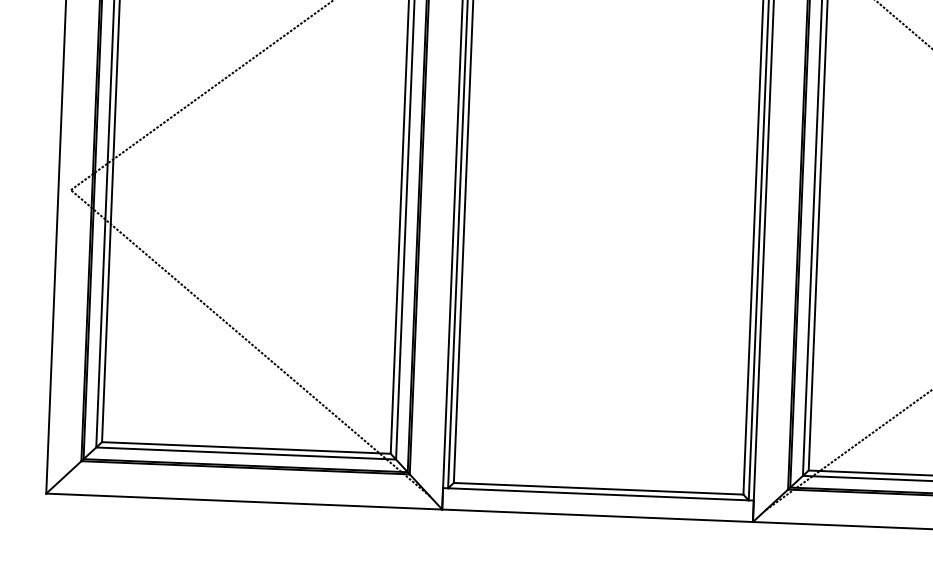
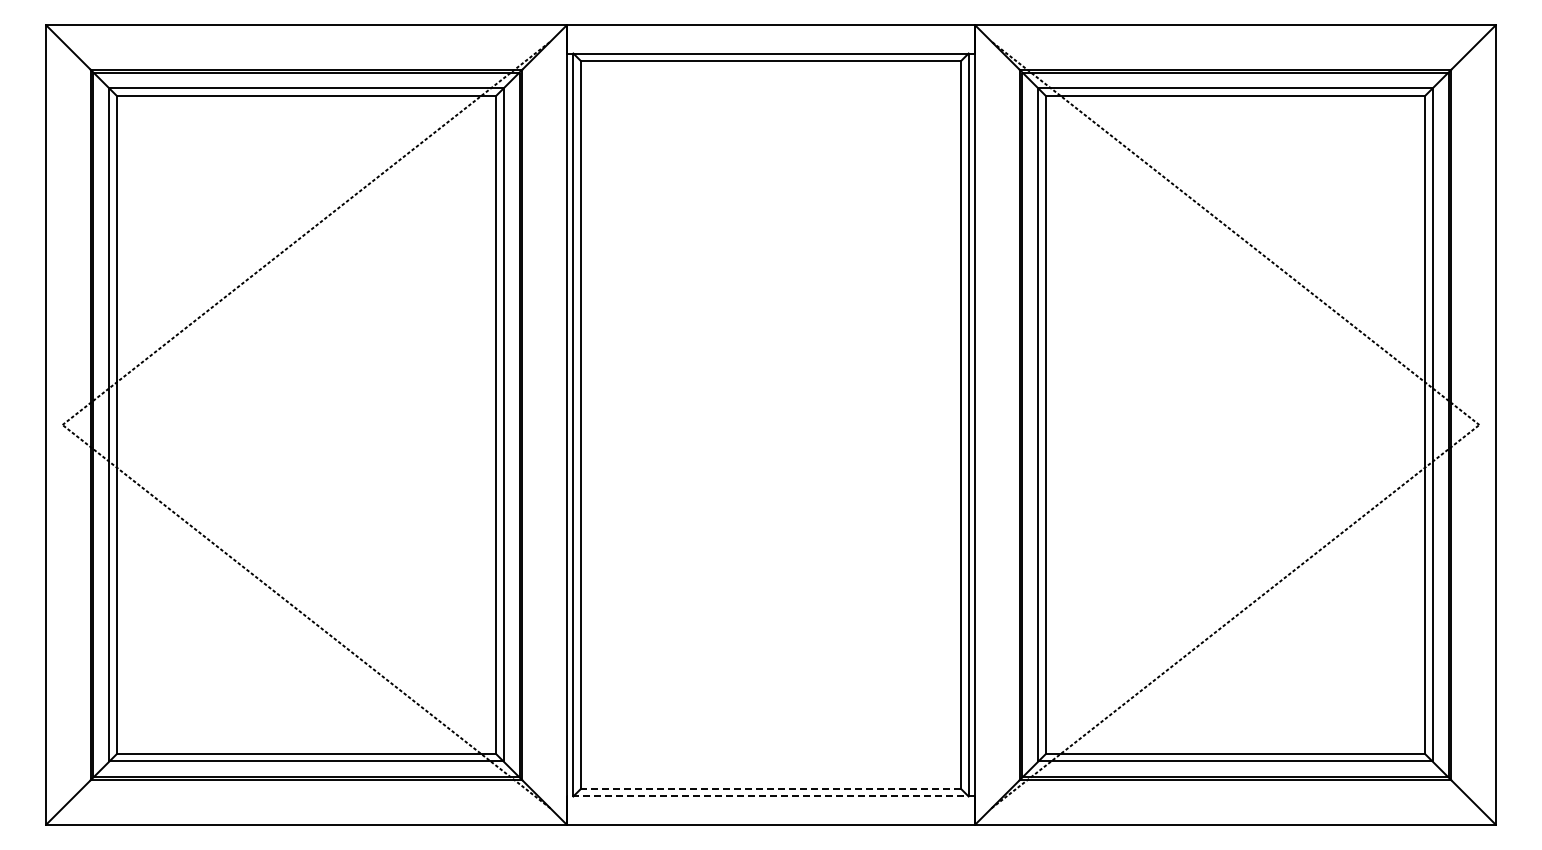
line: (598, 489) -> (770, 789), solid -> dashed
line: (598, 494) -> (770, 796), solid -> dashed

